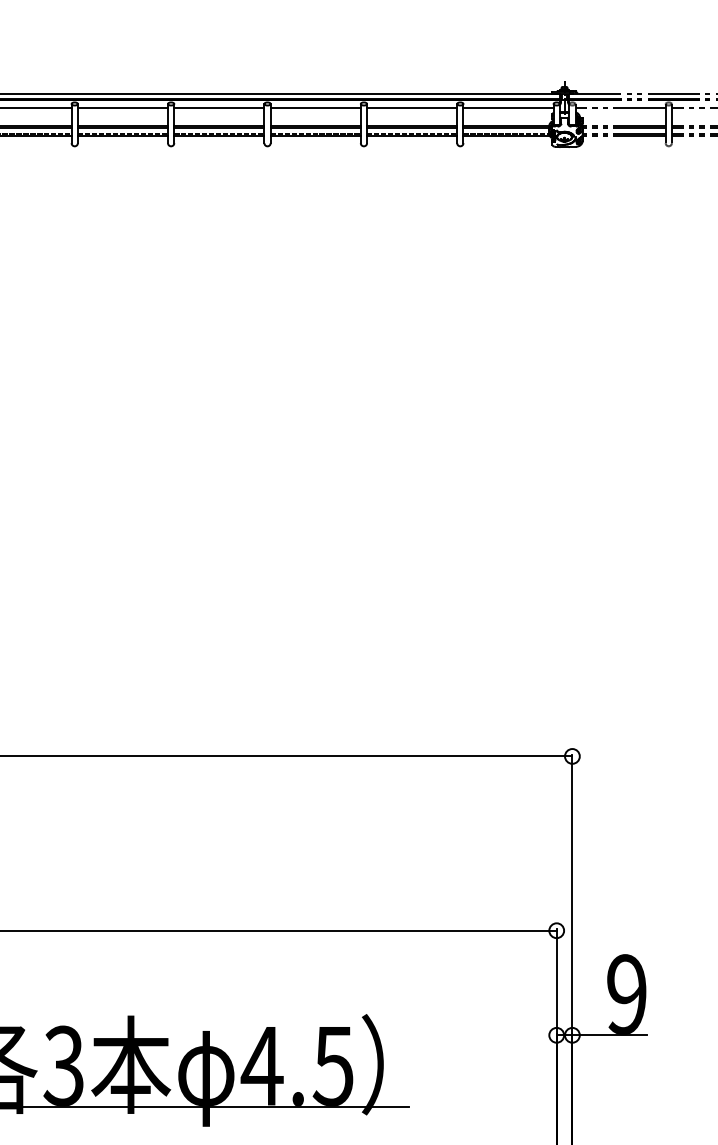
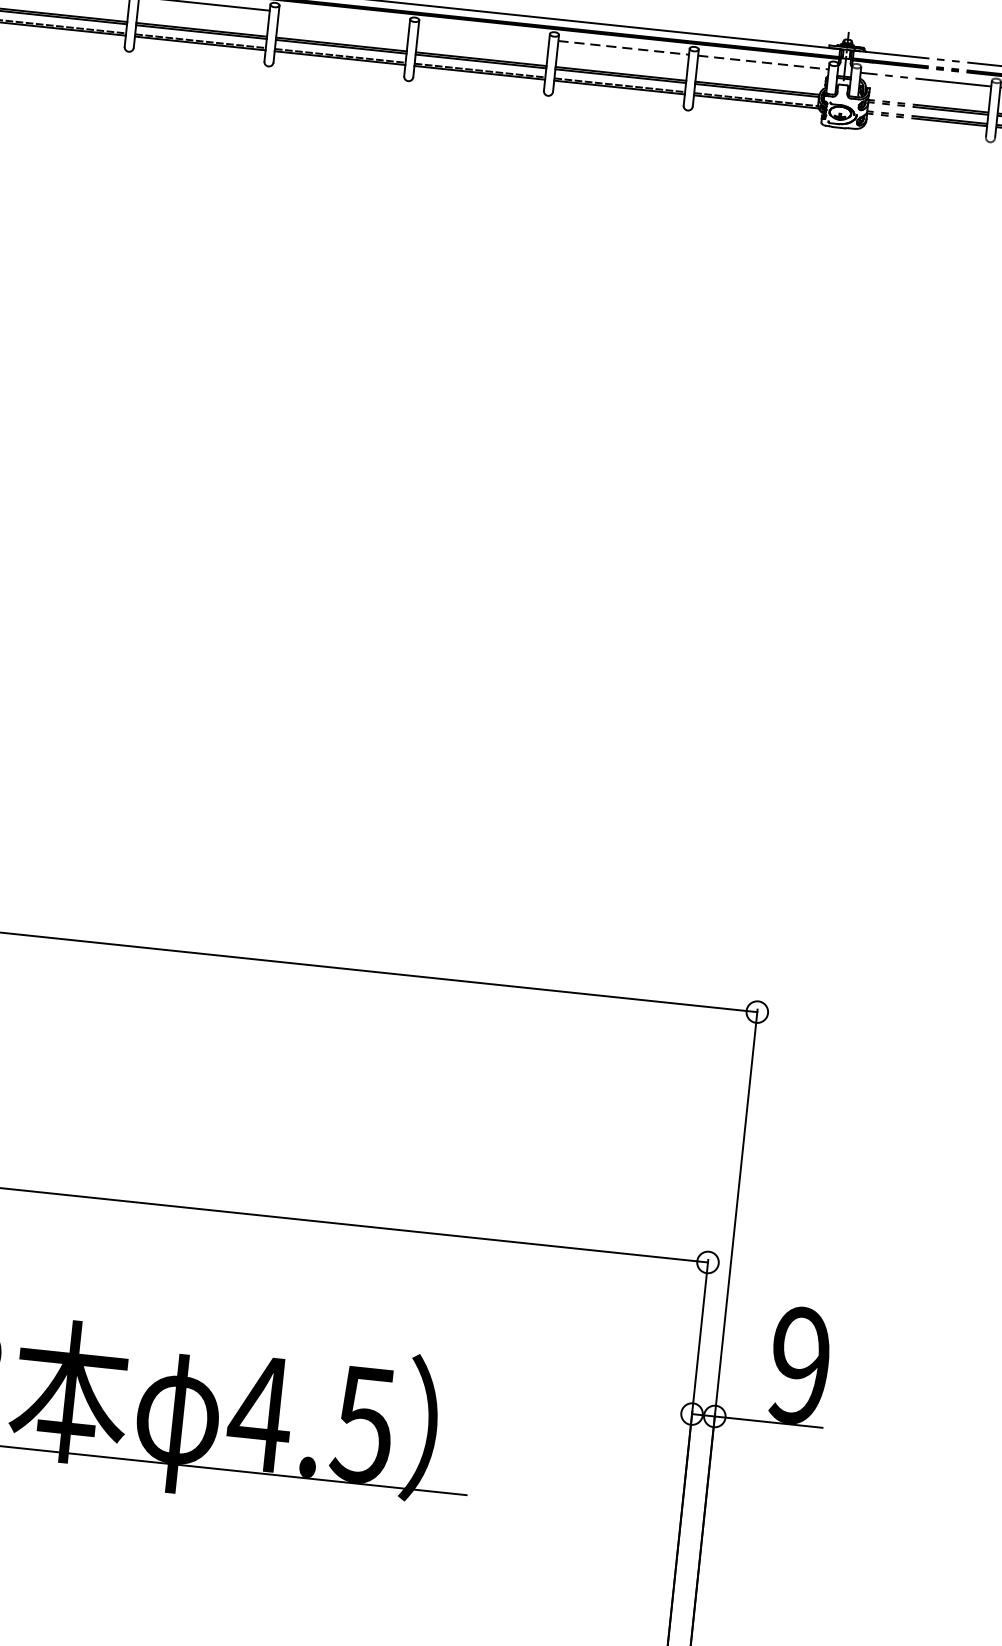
line: (219, 108) -> (344, 18), removed
line: (315, 108) -> (483, 33), removed
line: (412, 108) -> (624, 48), solid -> dashed
line: (509, 108) -> (764, 63), solid -> dashed

